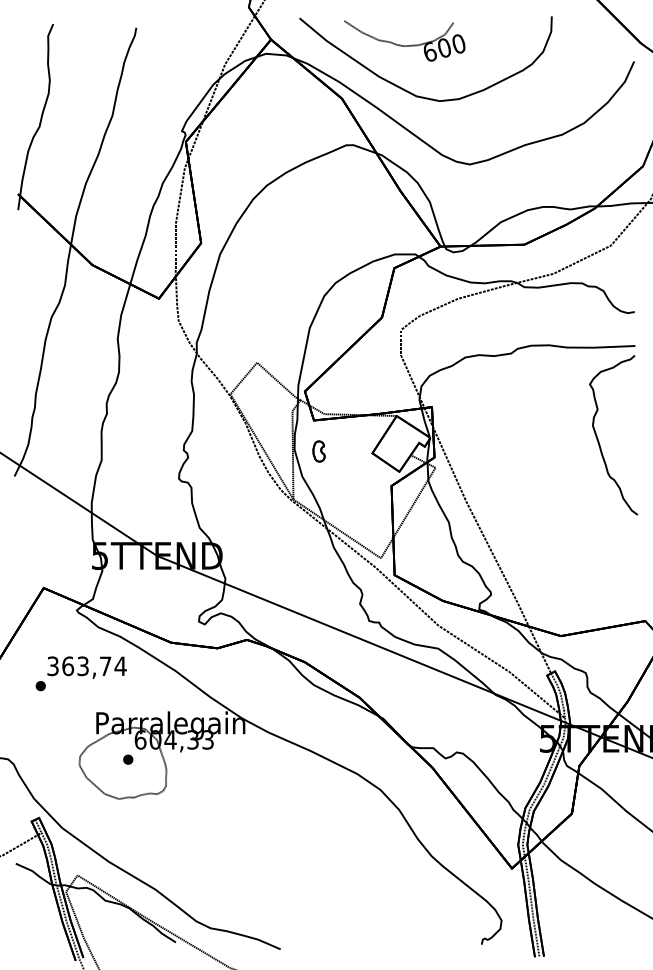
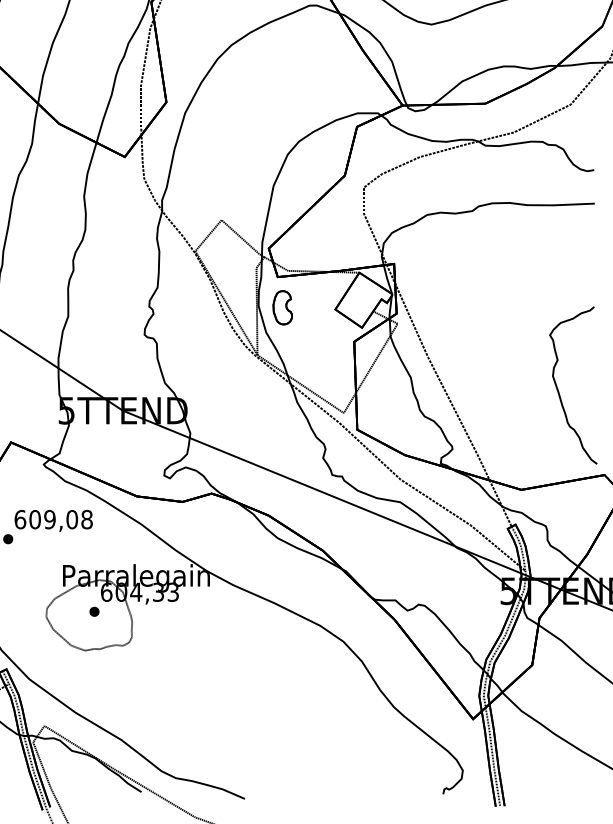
curve: (599, 441) -> (559, 391), moved
part: (318, 451) -> (282, 307), size x1.67
text: (86, 666) -> (53, 519), 363,74 -> 609,08

